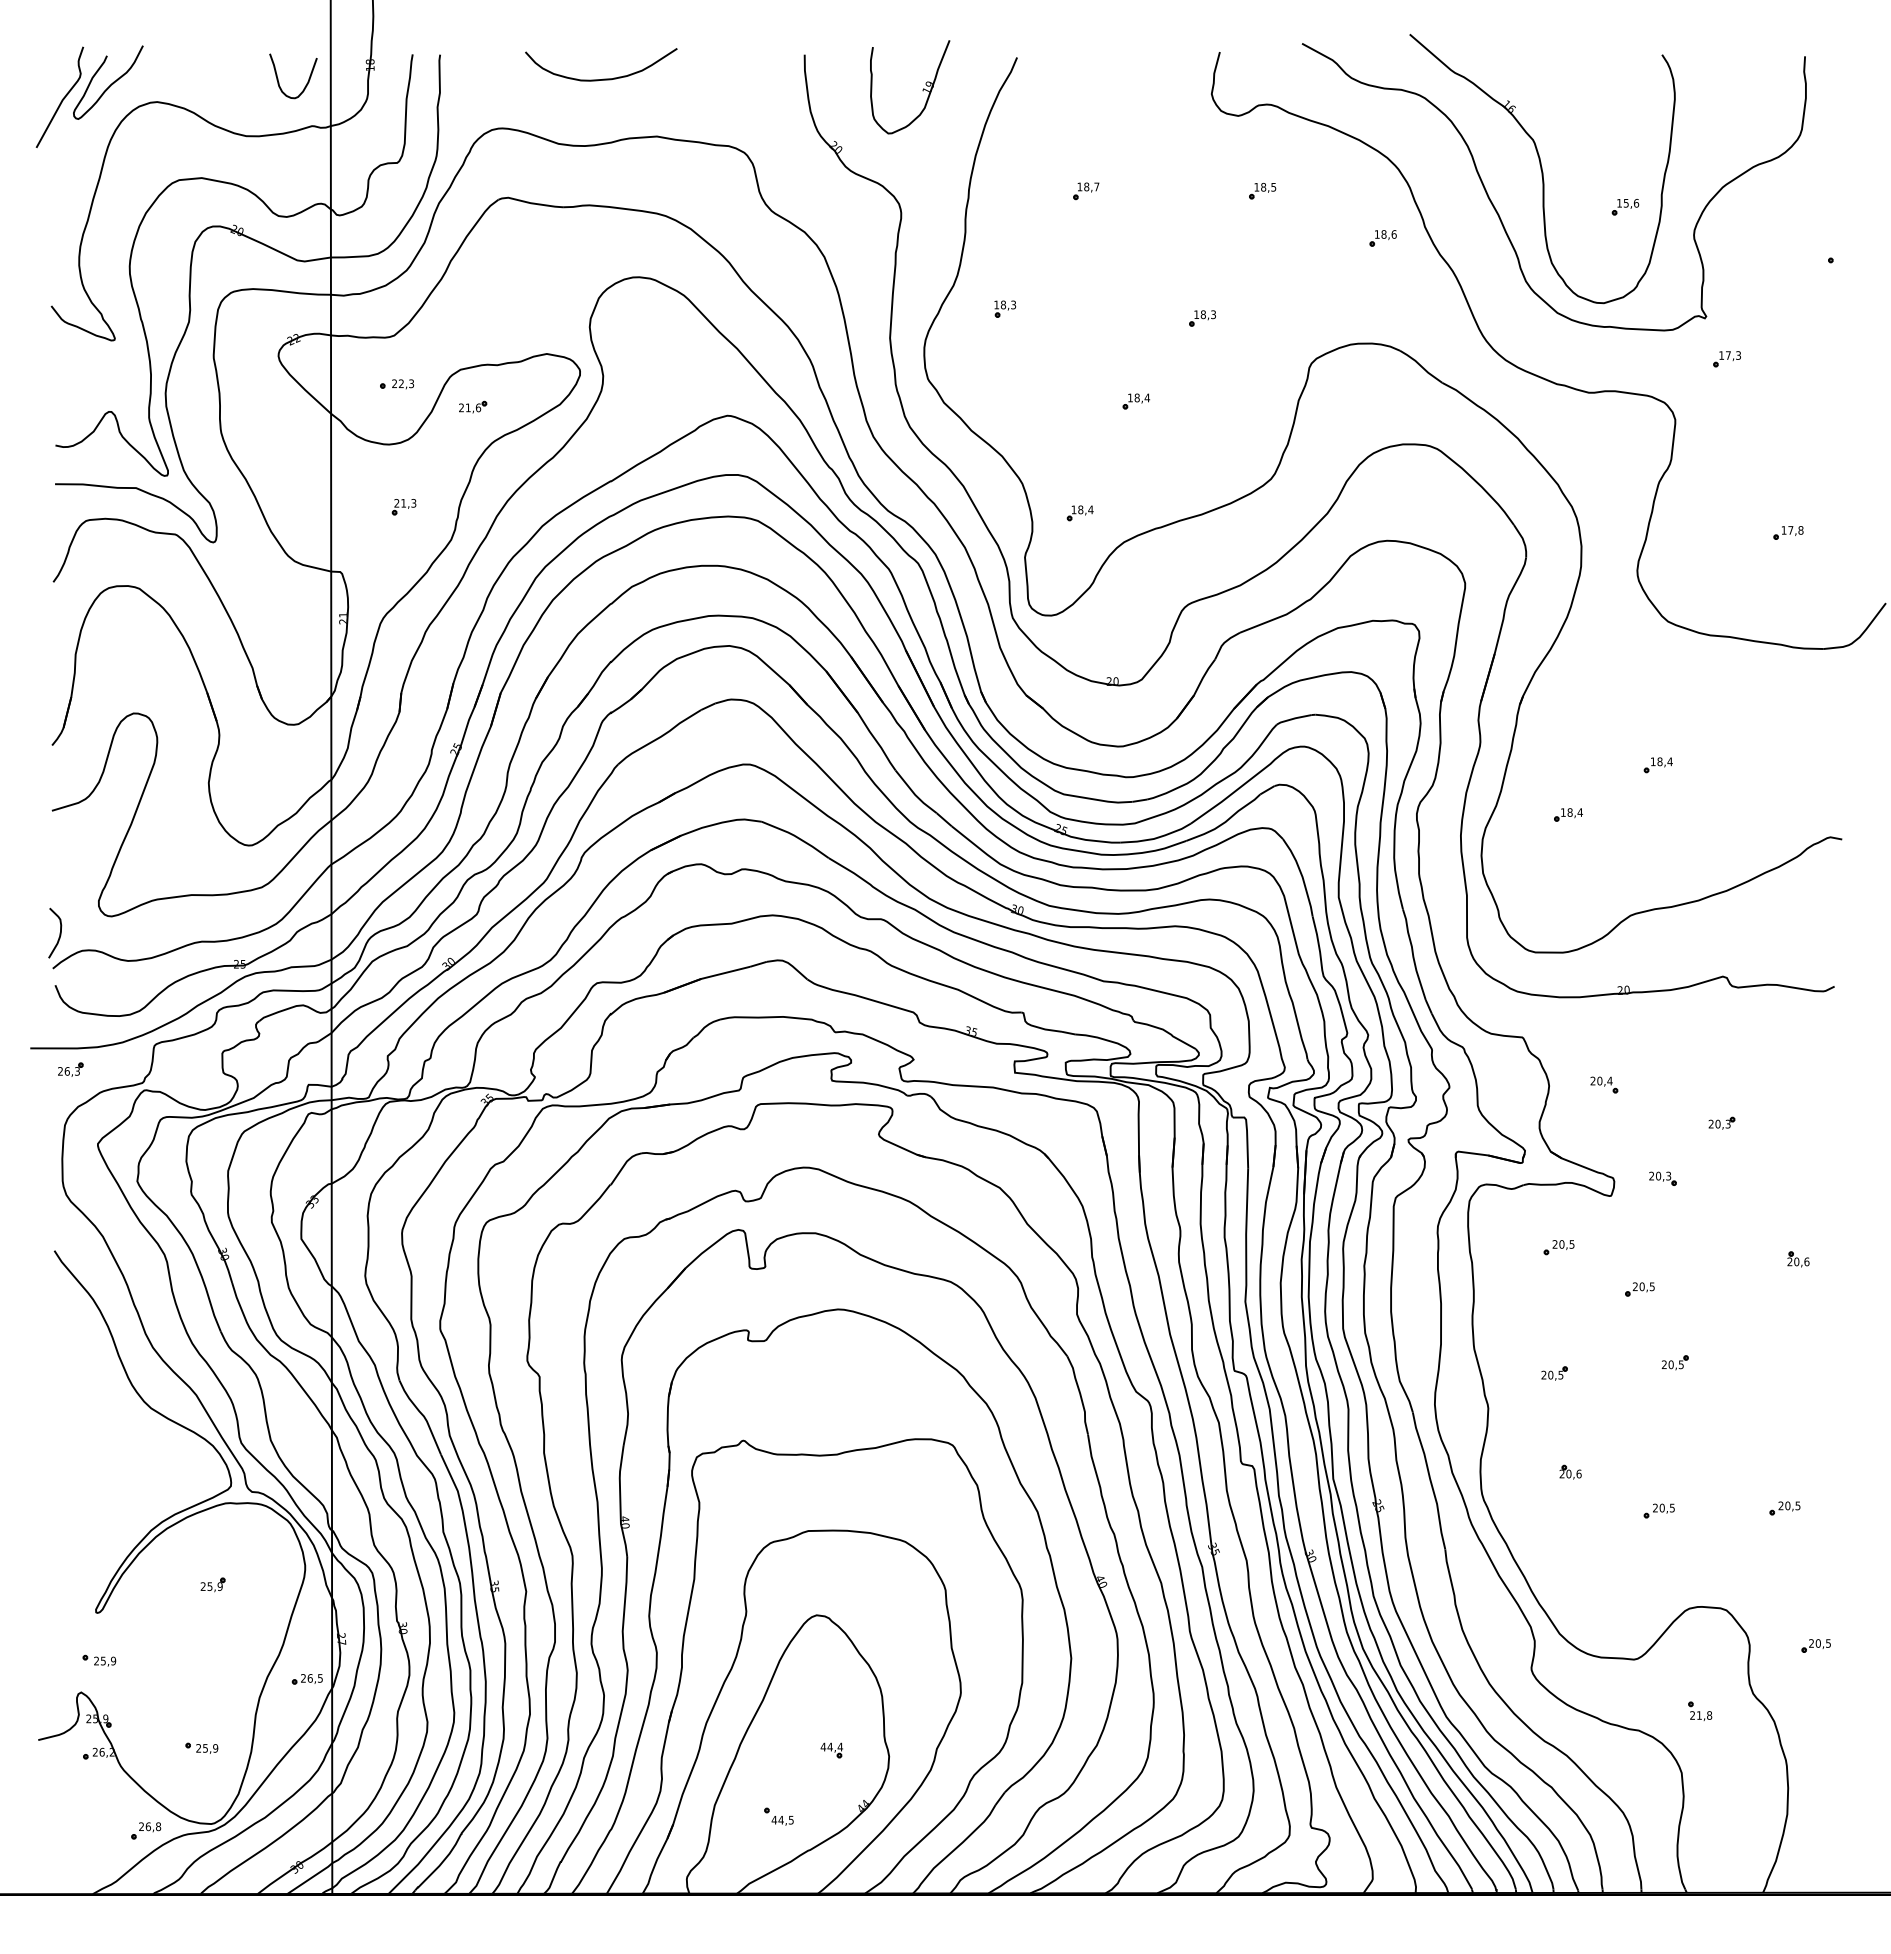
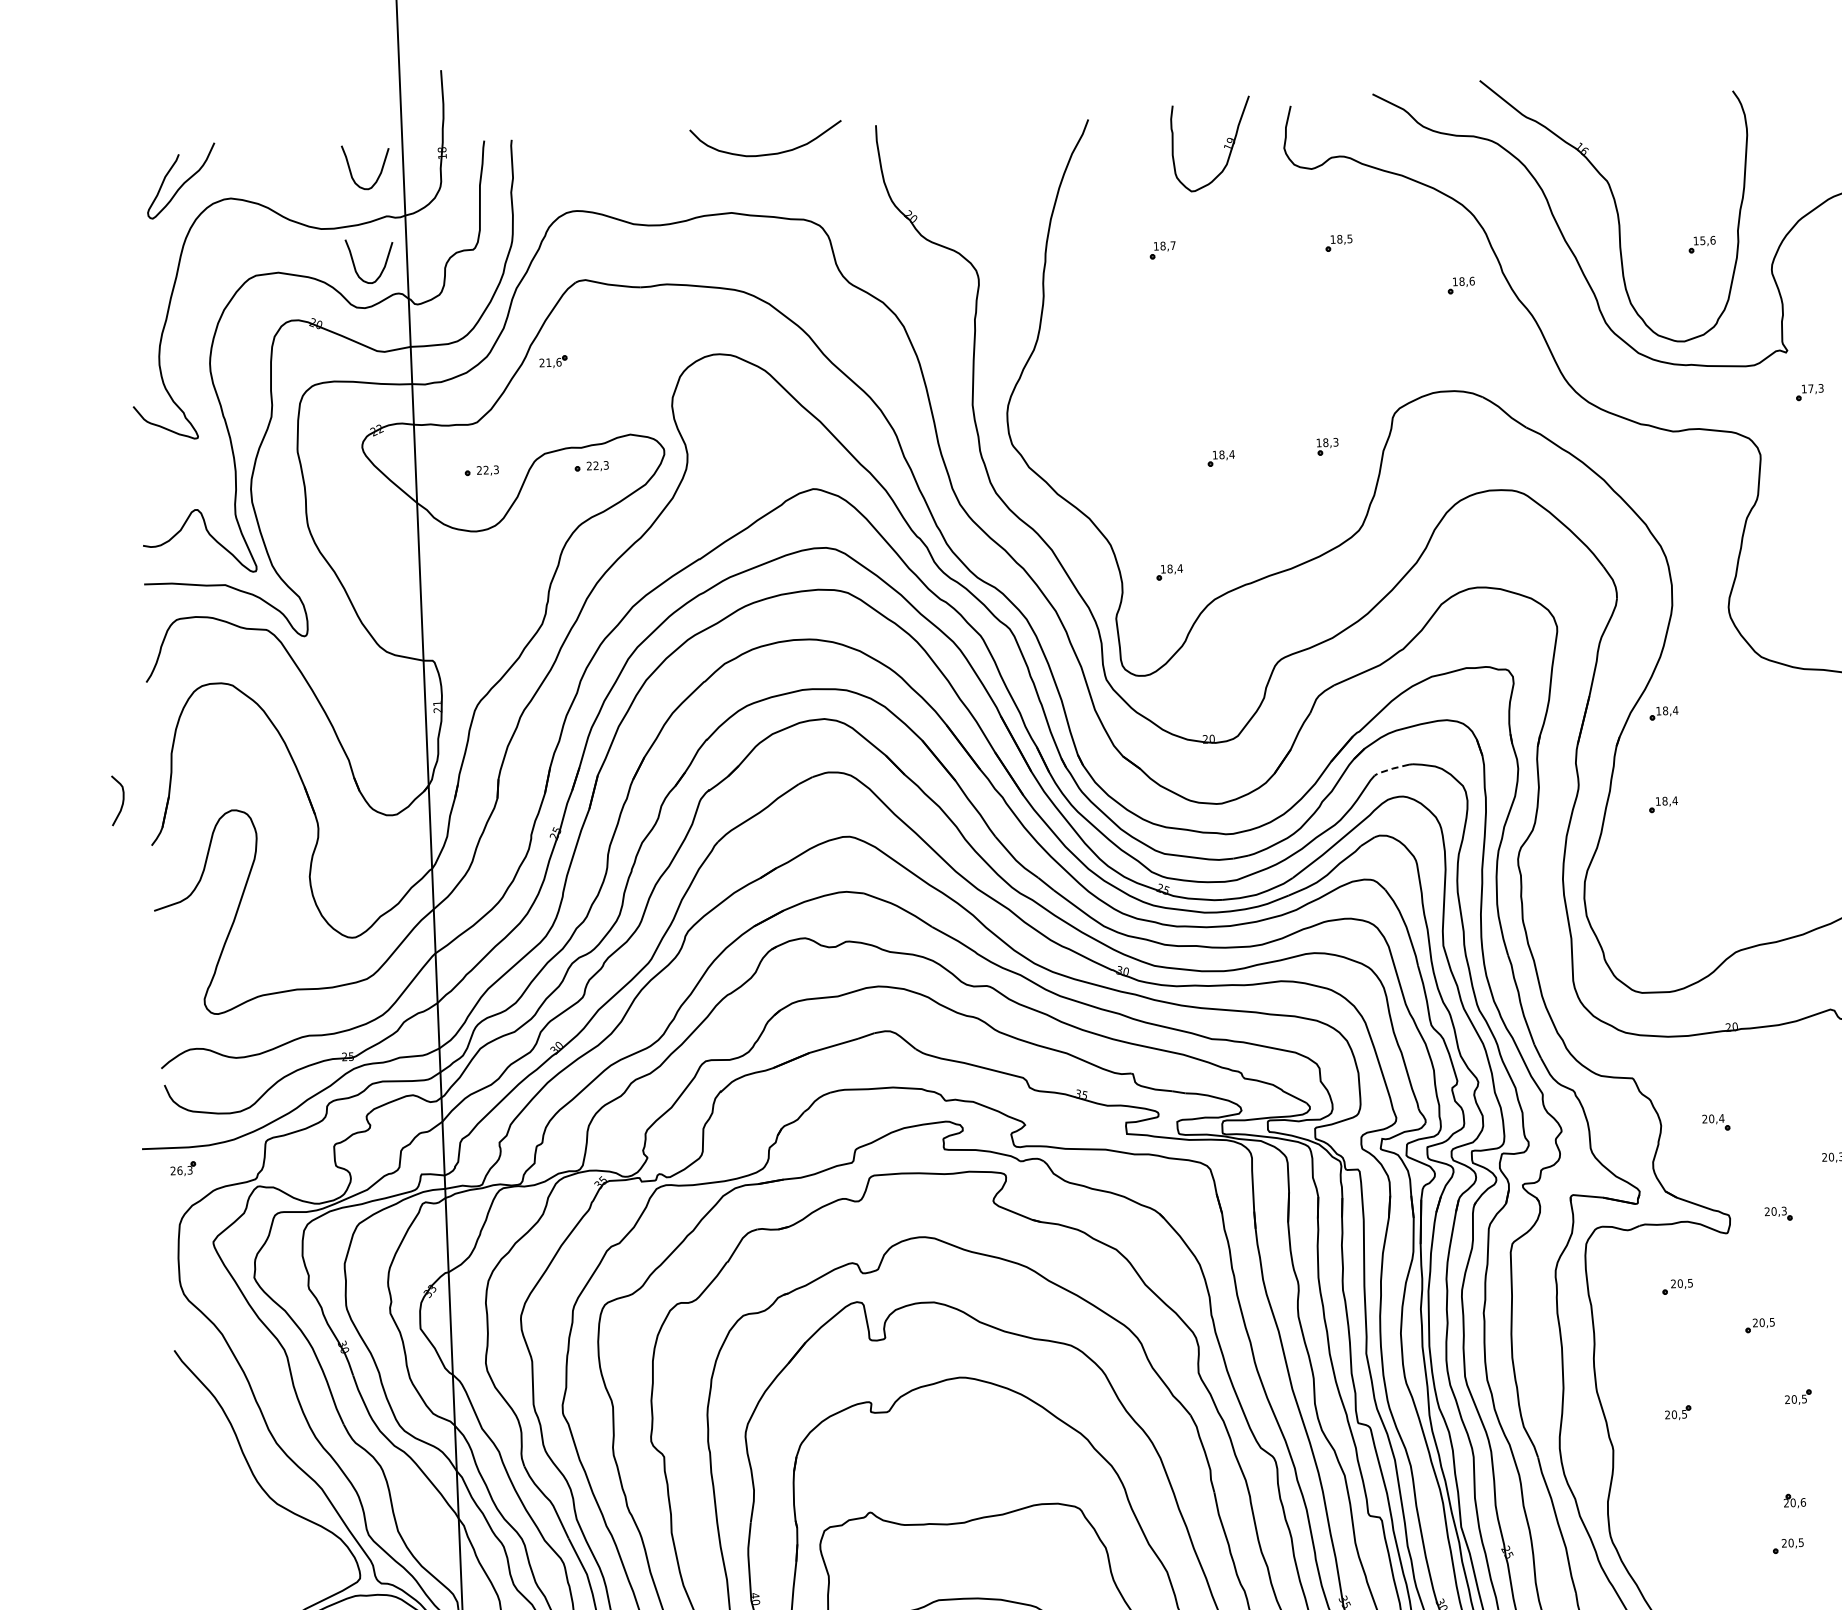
curve: (603, 78) -> (768, 153), moved
part: (922, 89) -> (1223, 146), moved
curve: (62, 98) -> (136, 198), removed
curve: (306, 177) -> (383, 267), added
part: (1005, 308) -> (1327, 446), moved
part: (1202, 318) -> (1284, 372), removed
part: (507, 384) -> (592, 466), added
part: (473, 406) -> (553, 361), moved
part: (403, 507) -> (493, 593), removed
line: (1293, 718) -> (1390, 768), solid -> dashed
part: (1657, 765) -> (1662, 805), moved
part: (1568, 814) -> (1663, 712), moved
curve: (59, 932) -> (122, 799), moved
part: (1570, 1471) -> (1794, 1500), moved

